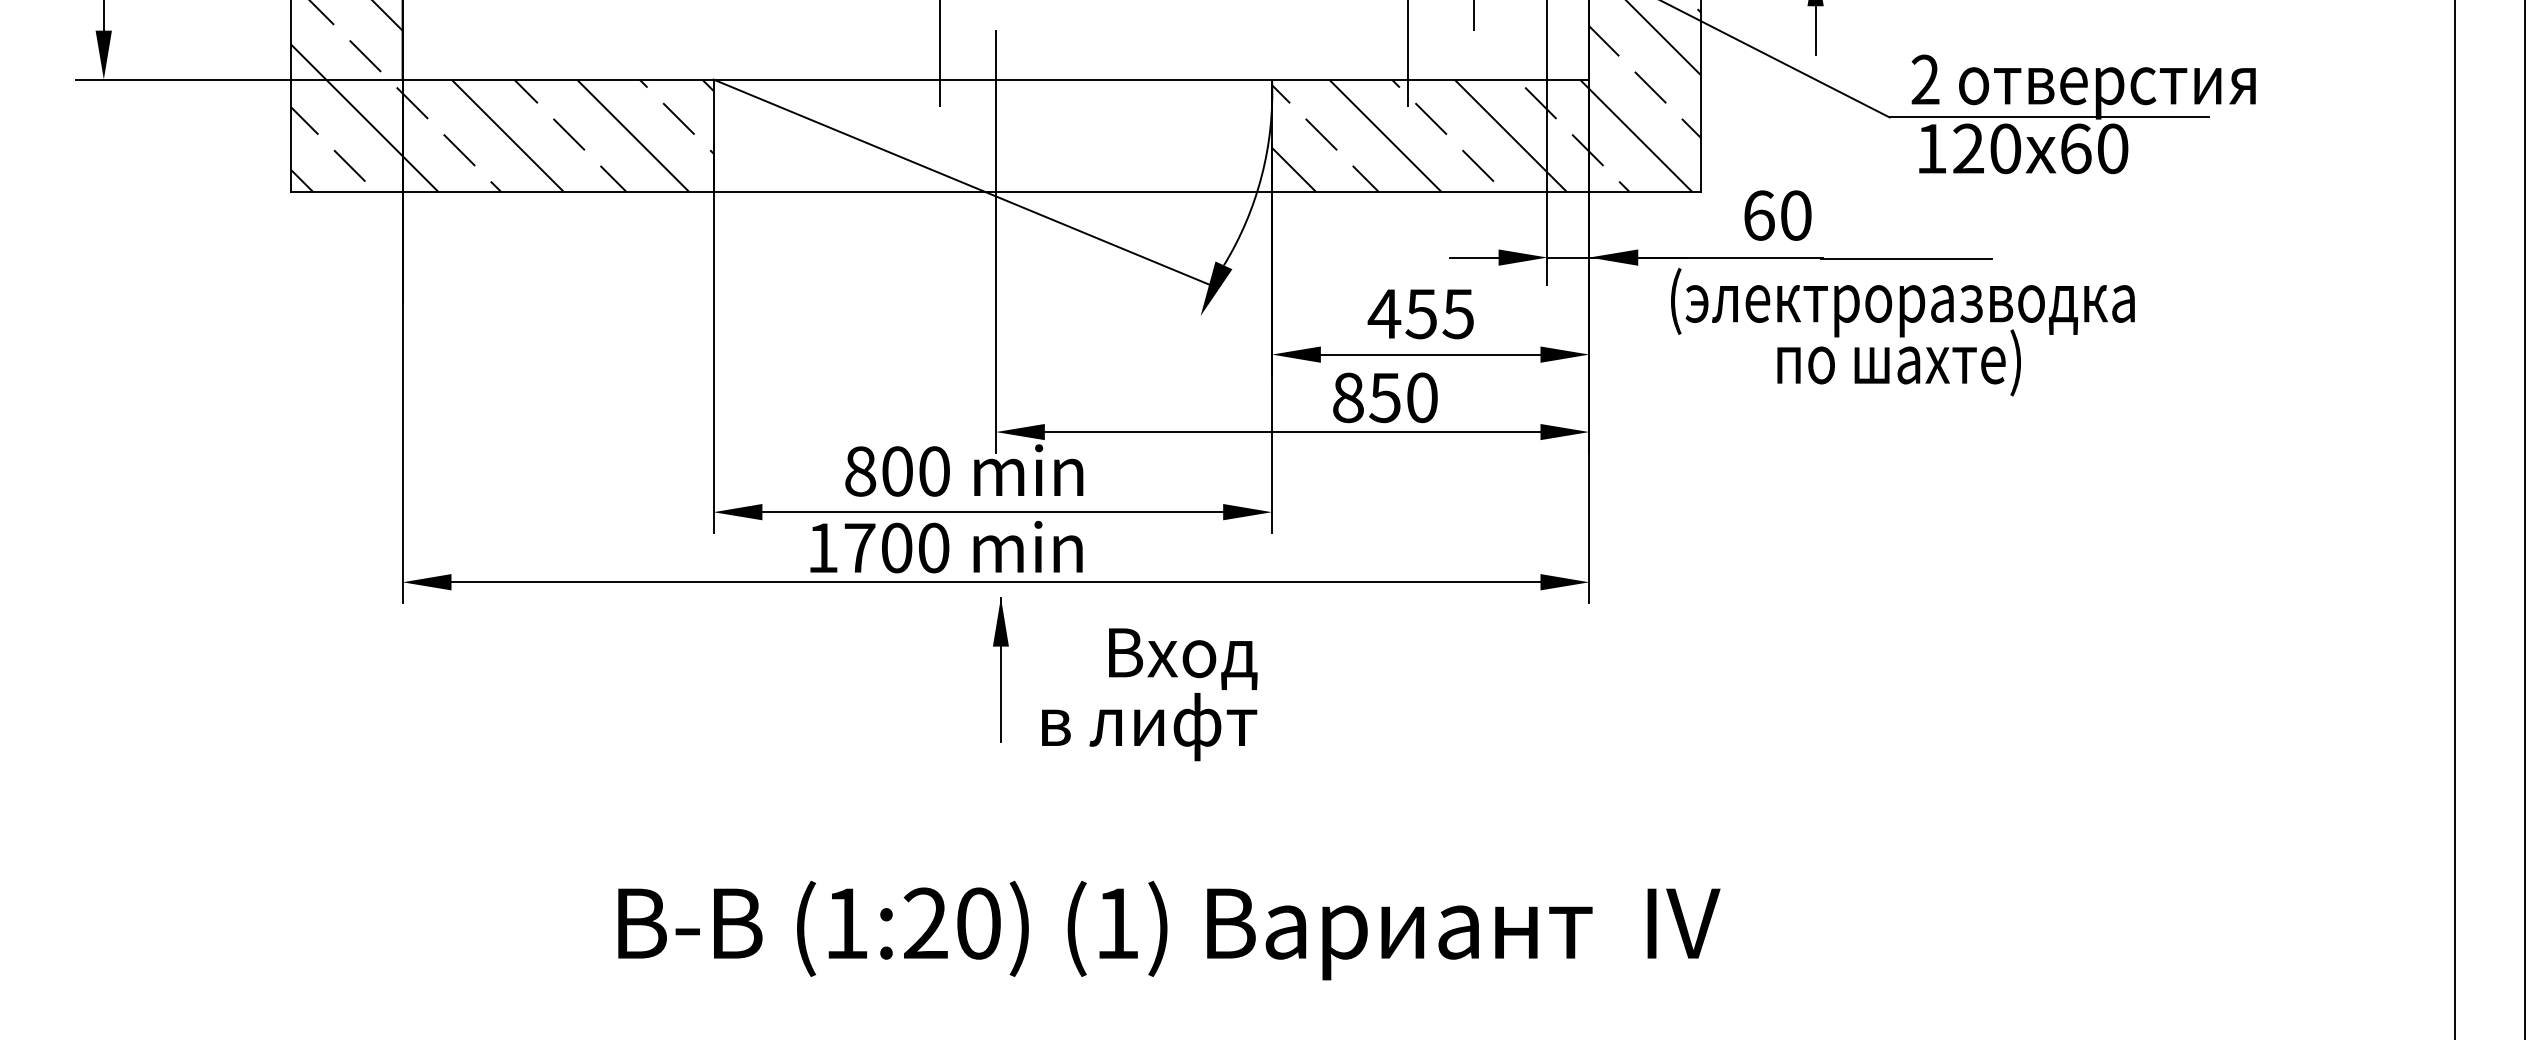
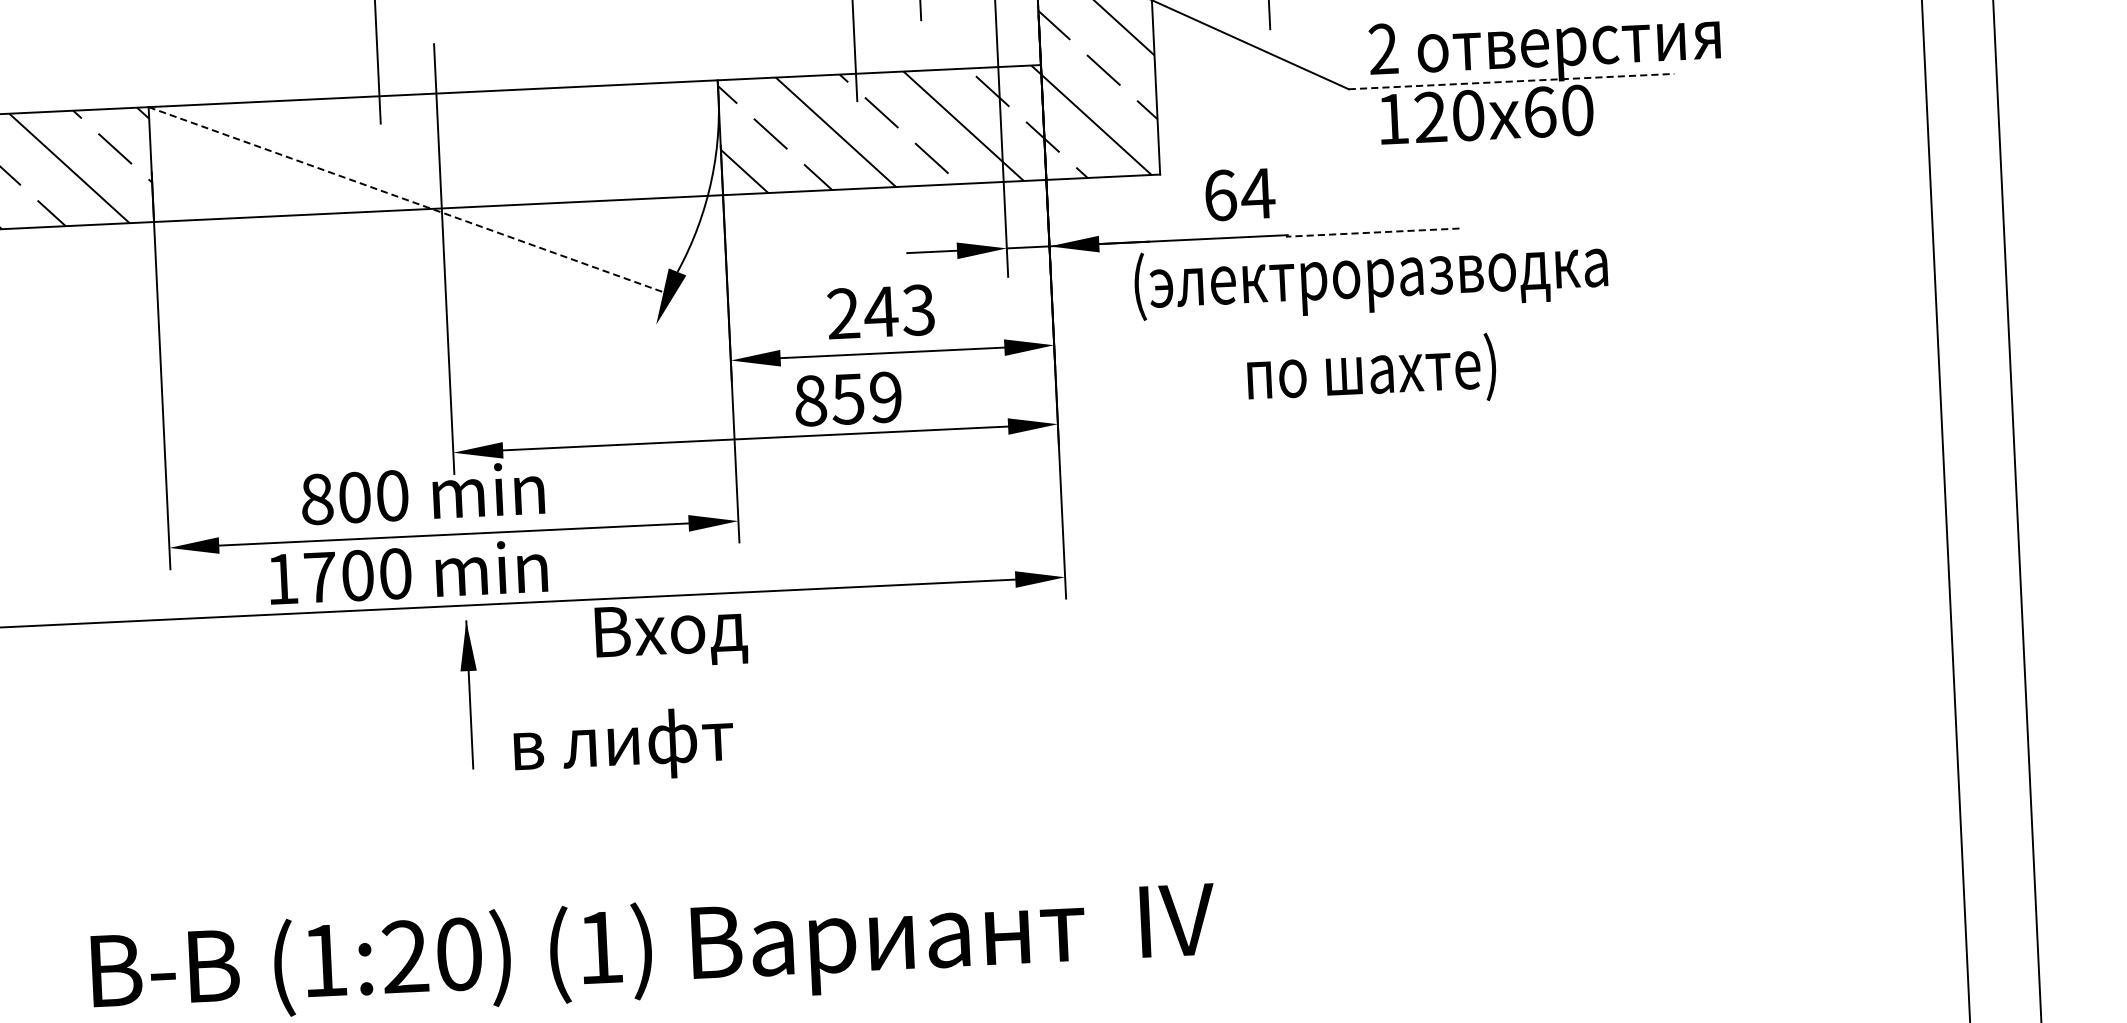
line: (2049, 117) -> (1511, 81), solid -> dashed
line: (961, 182) -> (406, 200), solid -> dashed
text: (1795, 215) -> (1257, 193), 60 -> 64
line: (1905, 259) -> (1371, 233), solid -> dashed
text: (1420, 313) -> (880, 311), 455 -> 243
text: (1898, 362) -> (1371, 372), moved
text: (1422, 397) -> (886, 397), 850 -> 859
text: (1183, 658) -> (671, 634), moved

